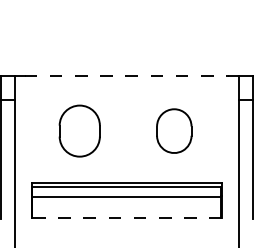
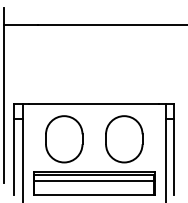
line: (127, 76) -> (94, 104), dashed -> solid
part: (80, 131) -> (64, 139), size x1.43
part: (174, 131) -> (124, 139), size x1.67
line: (125, 217) -> (93, 194), dashed -> solid

